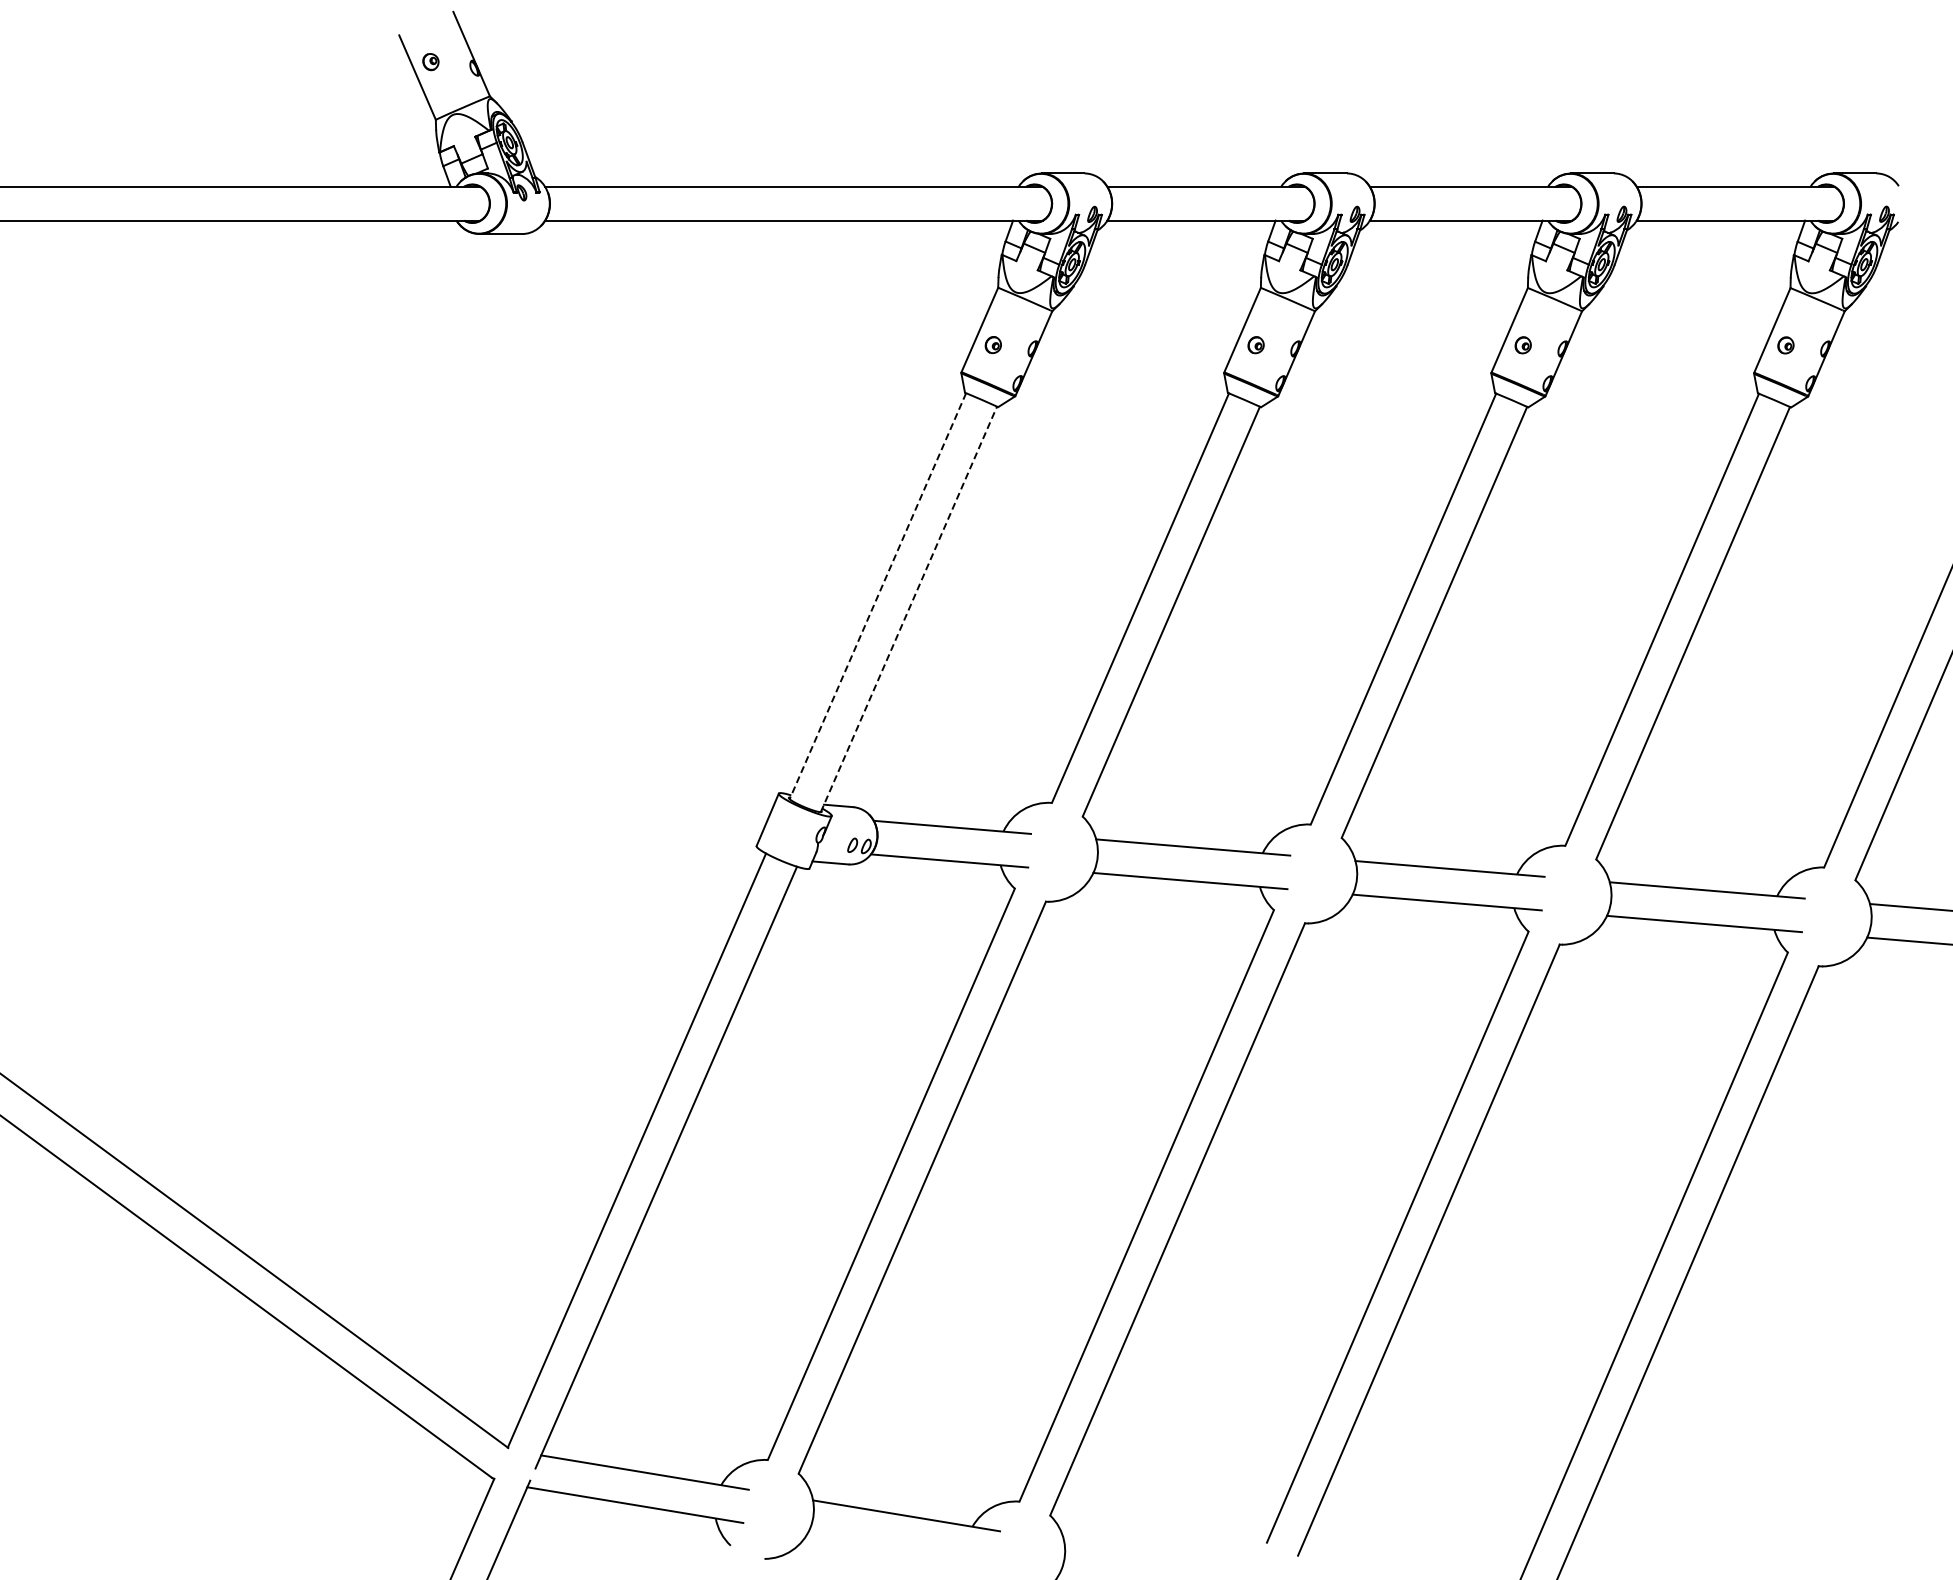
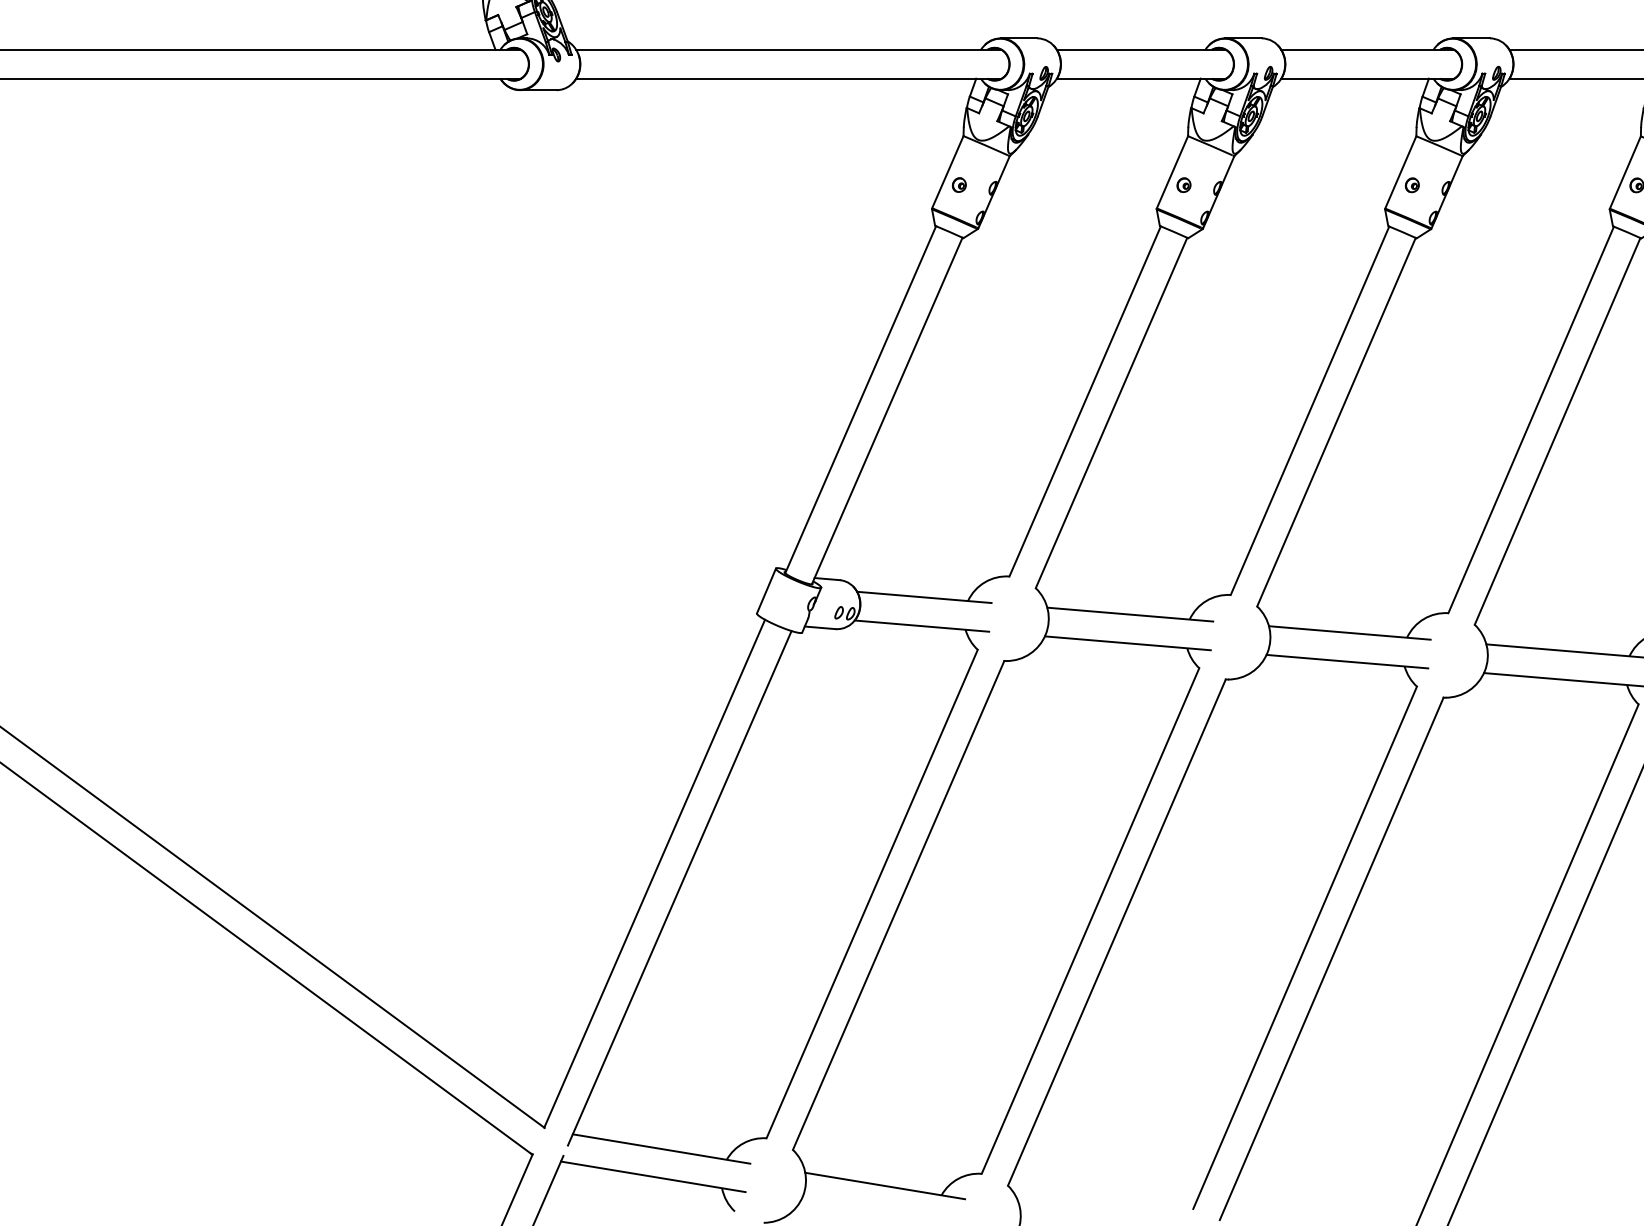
line: (877, 596) -> (860, 400), dashed -> solid
line: (909, 608) -> (887, 410), dashed -> solid

